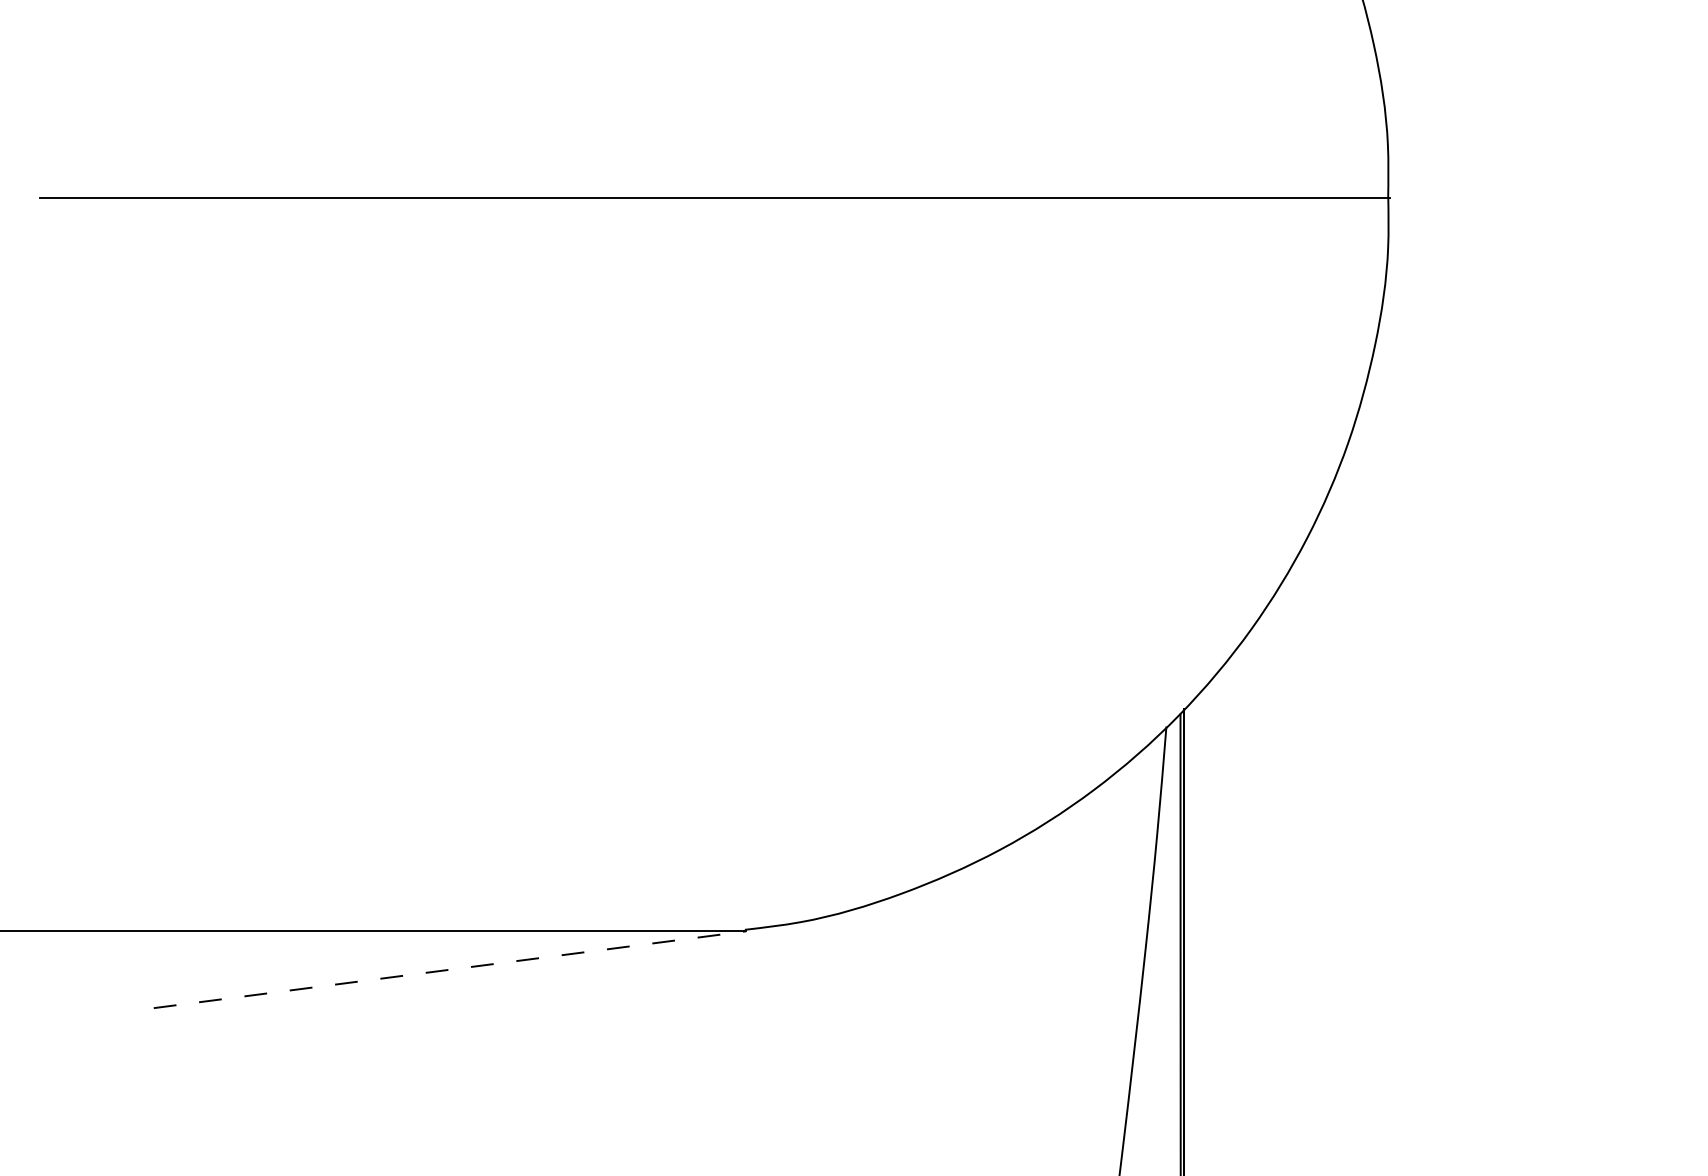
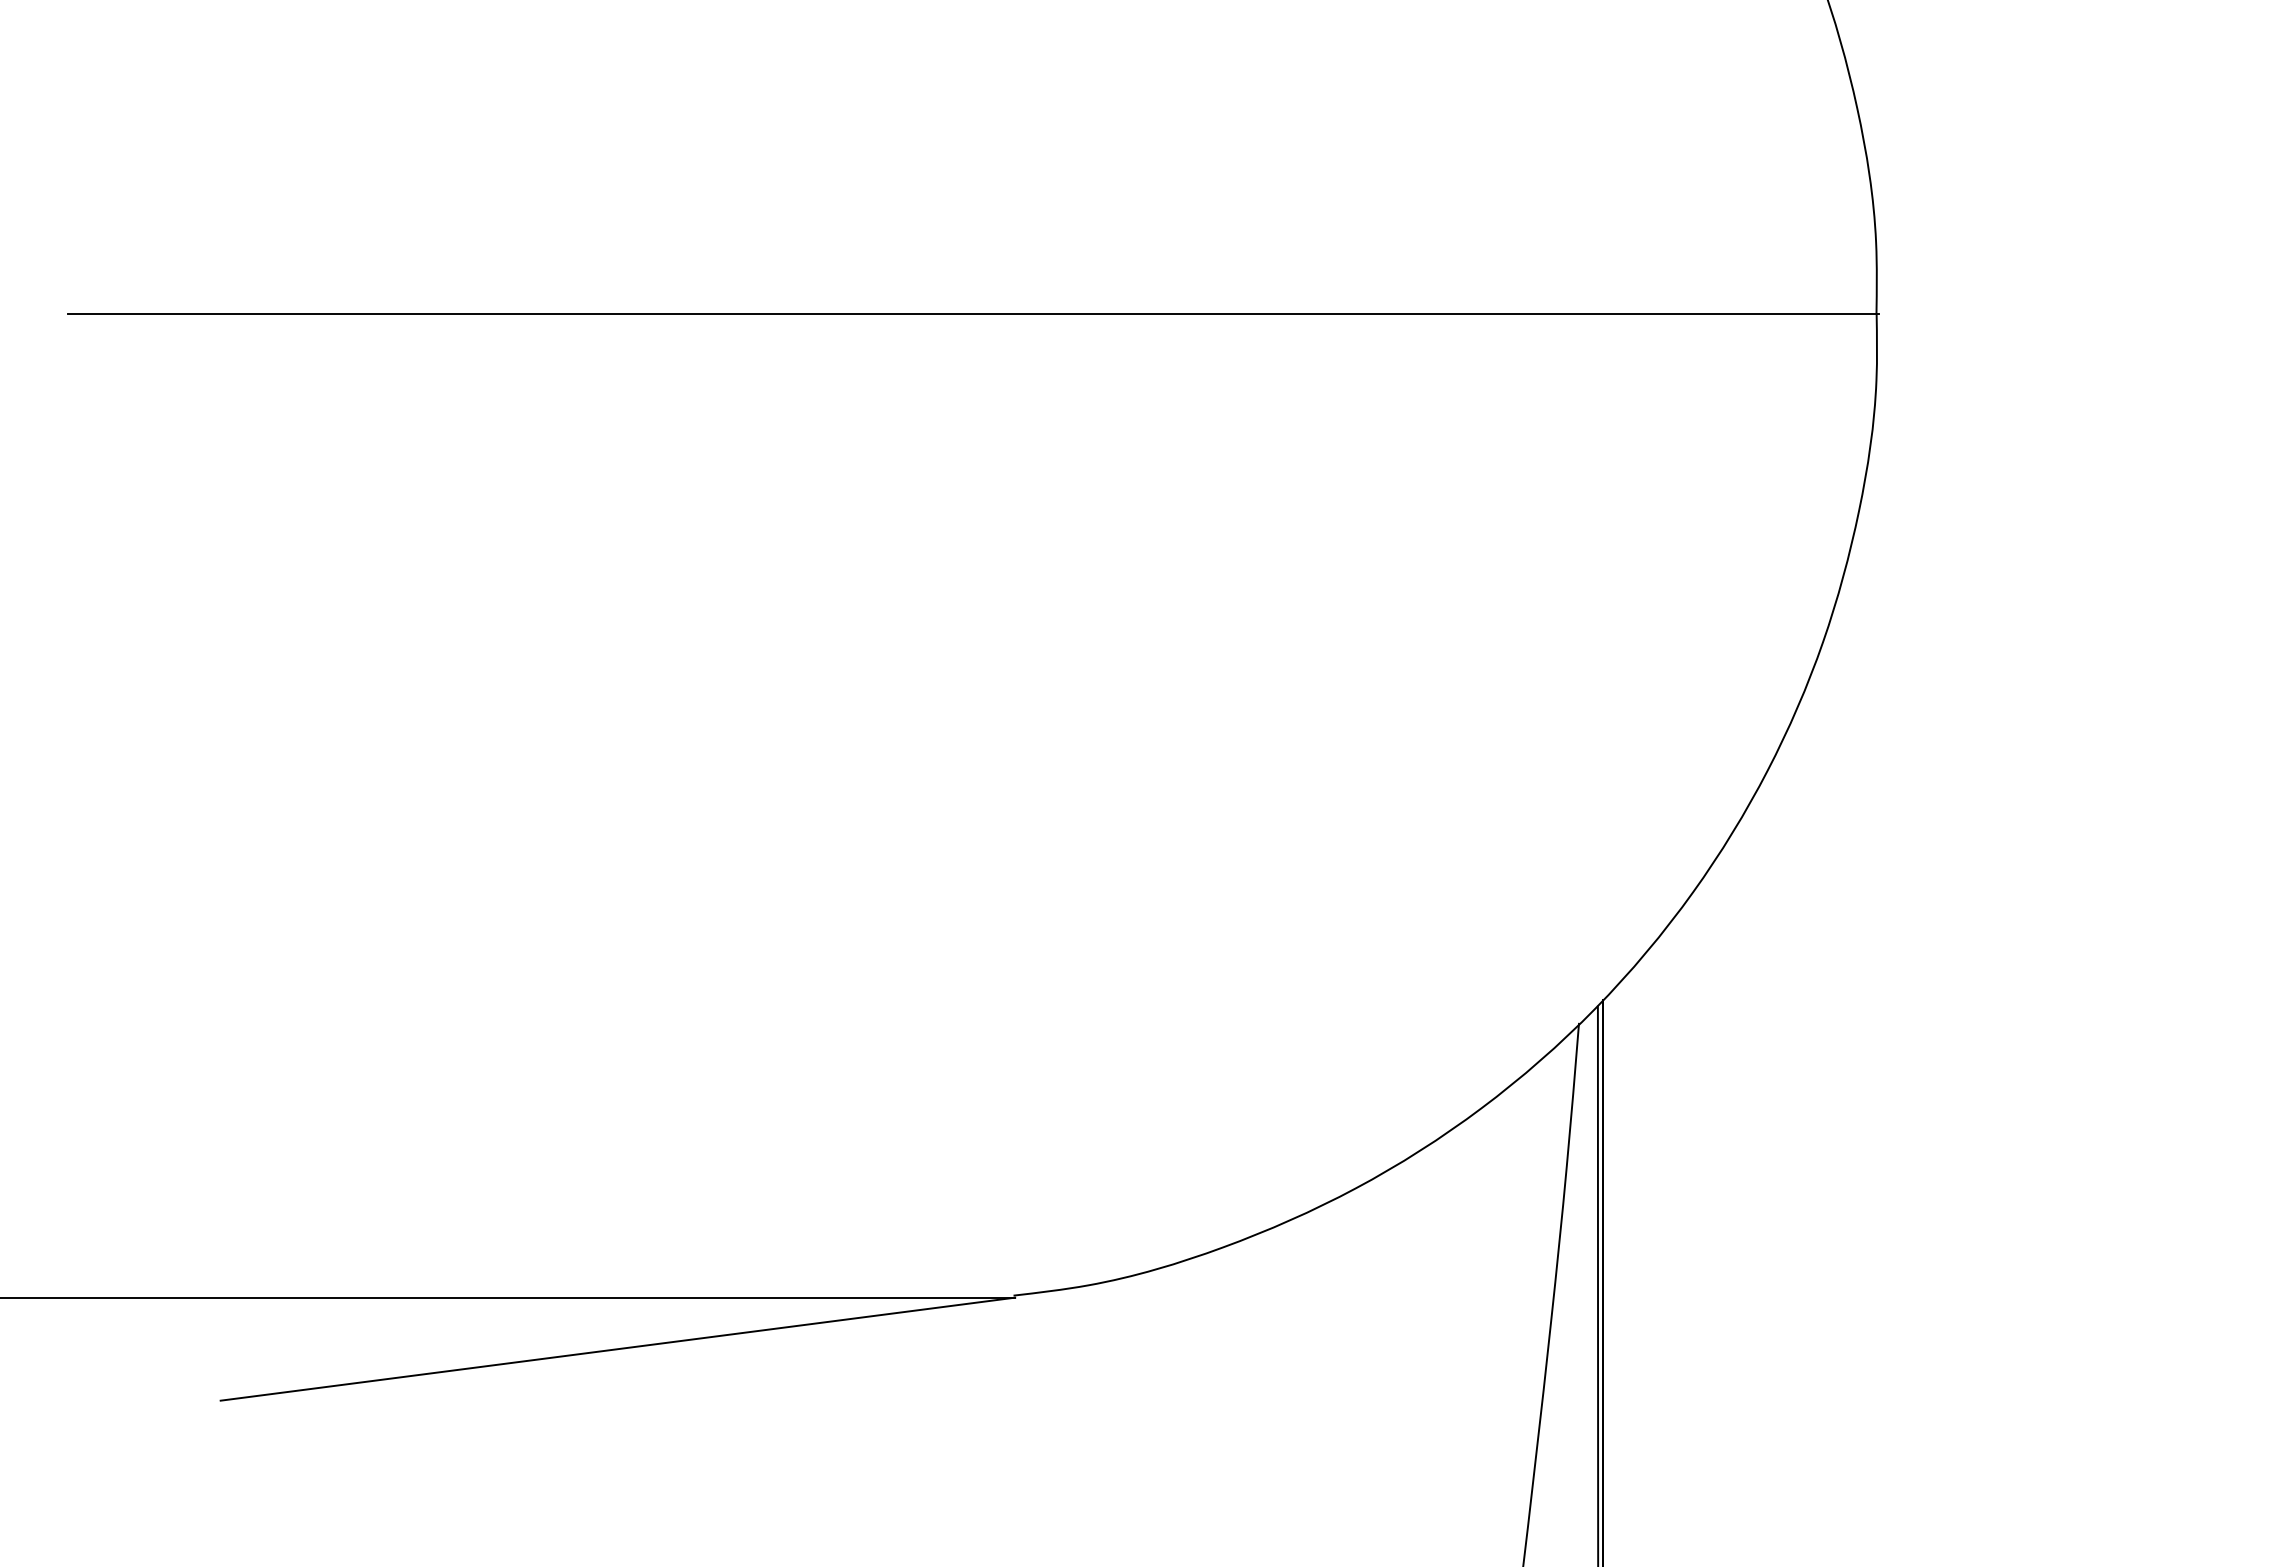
line: (449, 969) -> (617, 1348), dashed -> solid

